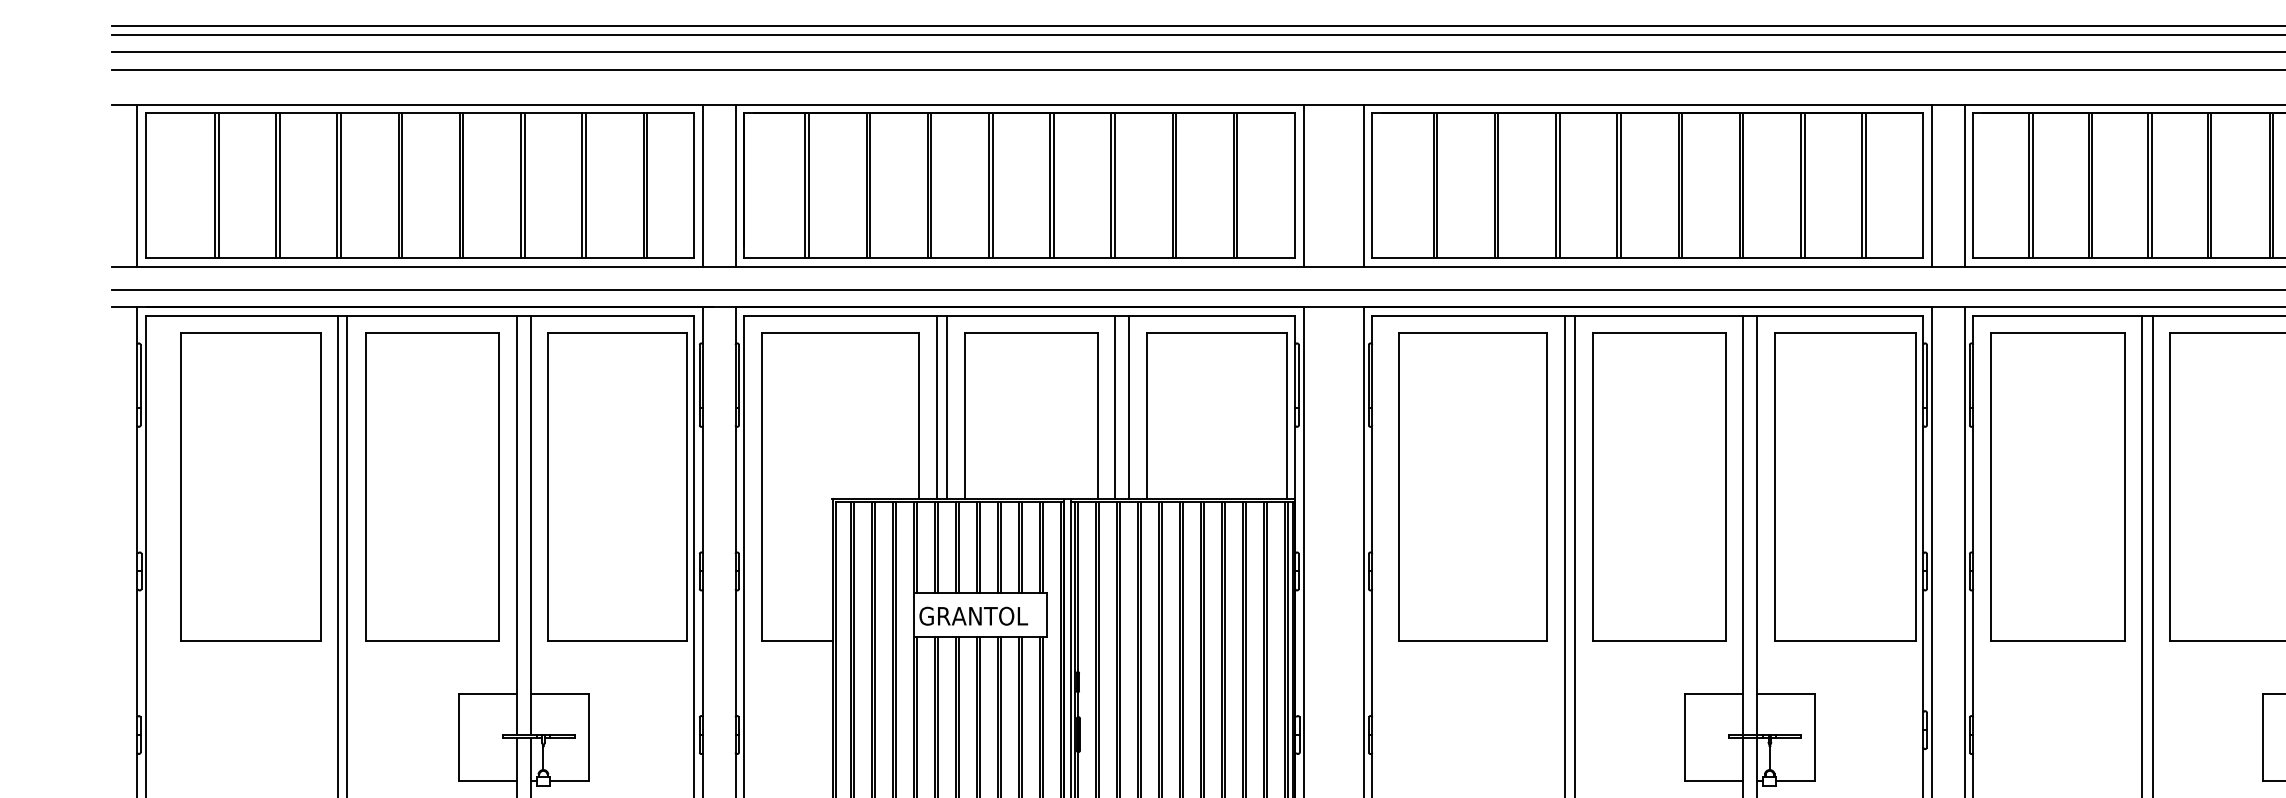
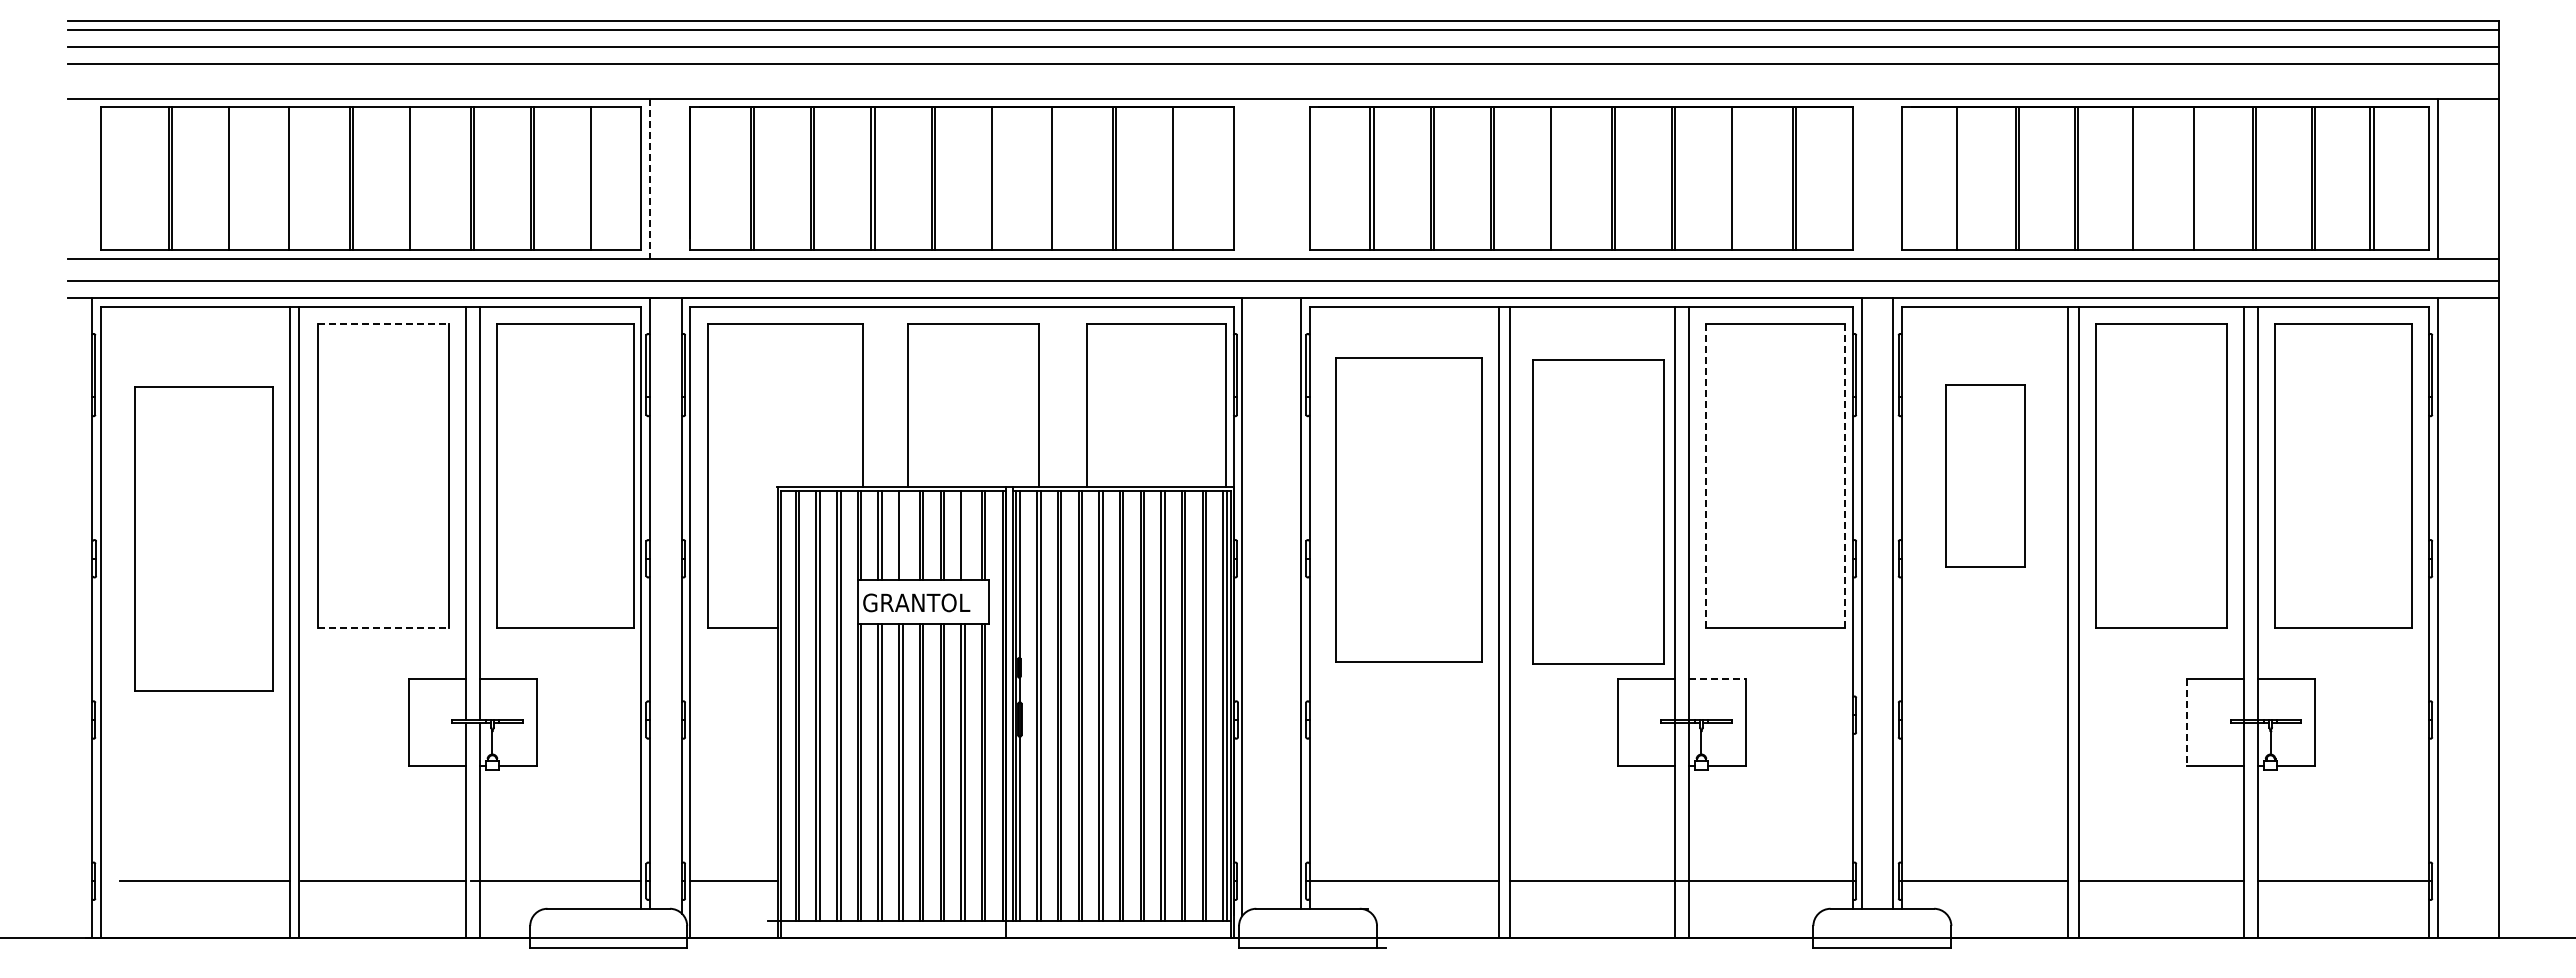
line: (136, 185) -> (91, 178), removed
line: (279, 185) -> (232, 178), removed
line: (340, 185) -> (292, 178), removed
line: (463, 185) -> (413, 178), removed
line: (646, 185) -> (594, 178), removed
line: (735, 185) -> (681, 178), removed
line: (1053, 185) -> (995, 178), removed
line: (1114, 185) -> (1055, 178), removed
line: (1237, 185) -> (1176, 178), removed
line: (1304, 185) -> (1242, 178), removed
line: (1363, 185) -> (1300, 178), removed
line: (1620, 185) -> (1554, 178), removed
line: (1804, 185) -> (1735, 178), removed
line: (1932, 185) -> (1861, 178), removed
line: (1964, 185) -> (1893, 178), removed
line: (2032, 185) -> (1960, 178), removed
line: (2211, 185) -> (2136, 178), removed
line: (2273, 185) -> (2197, 178), removed
line: (702, 186) -> (649, 179), solid -> dashed
line: (432, 333) -> (383, 324), solid -> dashed
line: (937, 406) -> (880, 396), removed
line: (947, 406) -> (890, 396), removed
line: (1115, 406) -> (1056, 396), removed
line: (1128, 406) -> (1069, 396), removed
part: (250, 487) -> (203, 538), moved
part: (1472, 487) -> (1408, 509), moved
part: (1659, 487) -> (1598, 511), moved
line: (1774, 487) -> (1706, 475), solid -> dashed
line: (1915, 487) -> (1845, 475), solid -> dashed
part: (2056, 487) -> (1984, 475), size x0.6
line: (959, 547) -> (902, 535), removed
line: (1022, 547) -> (964, 535), removed
line: (432, 641) -> (383, 627), solid -> dashed
line: (1786, 693) -> (1717, 679), solid -> dashed
line: (2262, 738) -> (2187, 723), solid -> dashed

